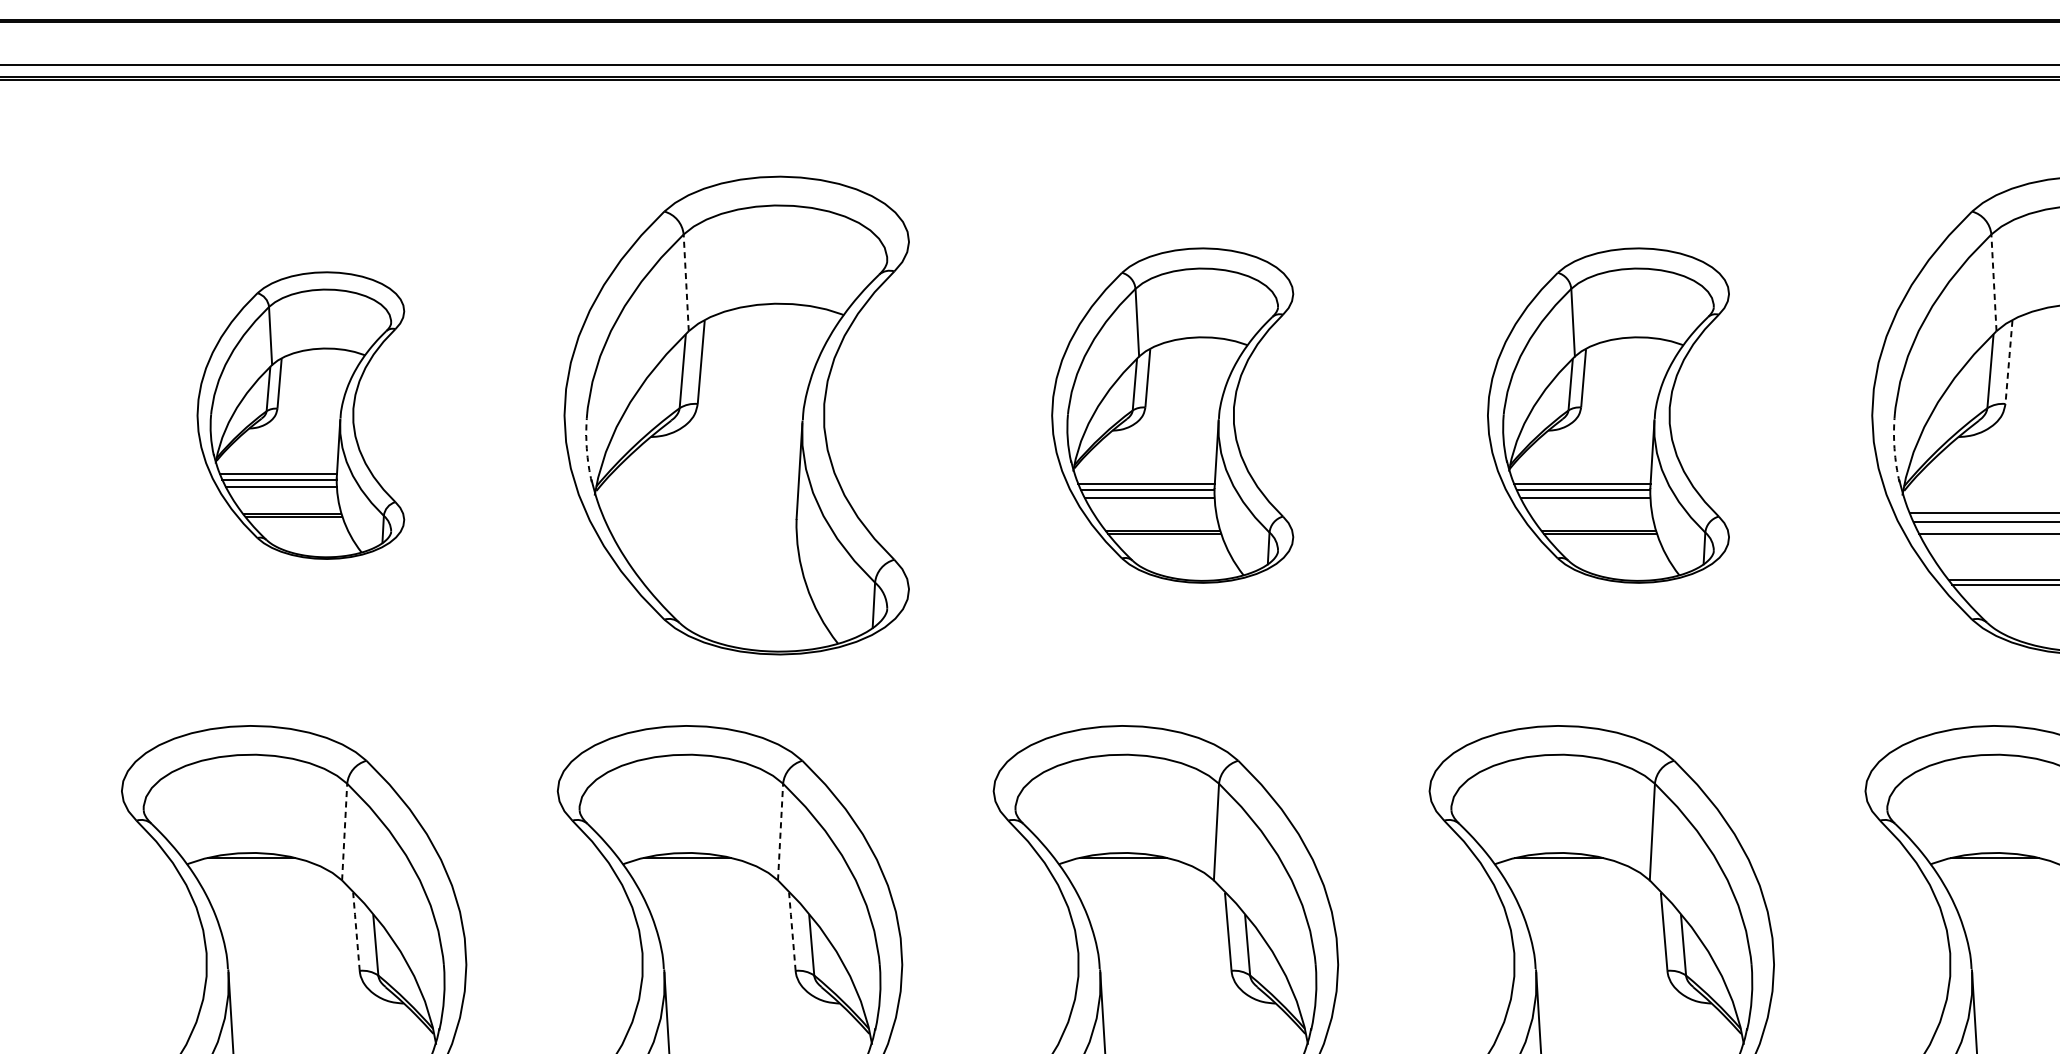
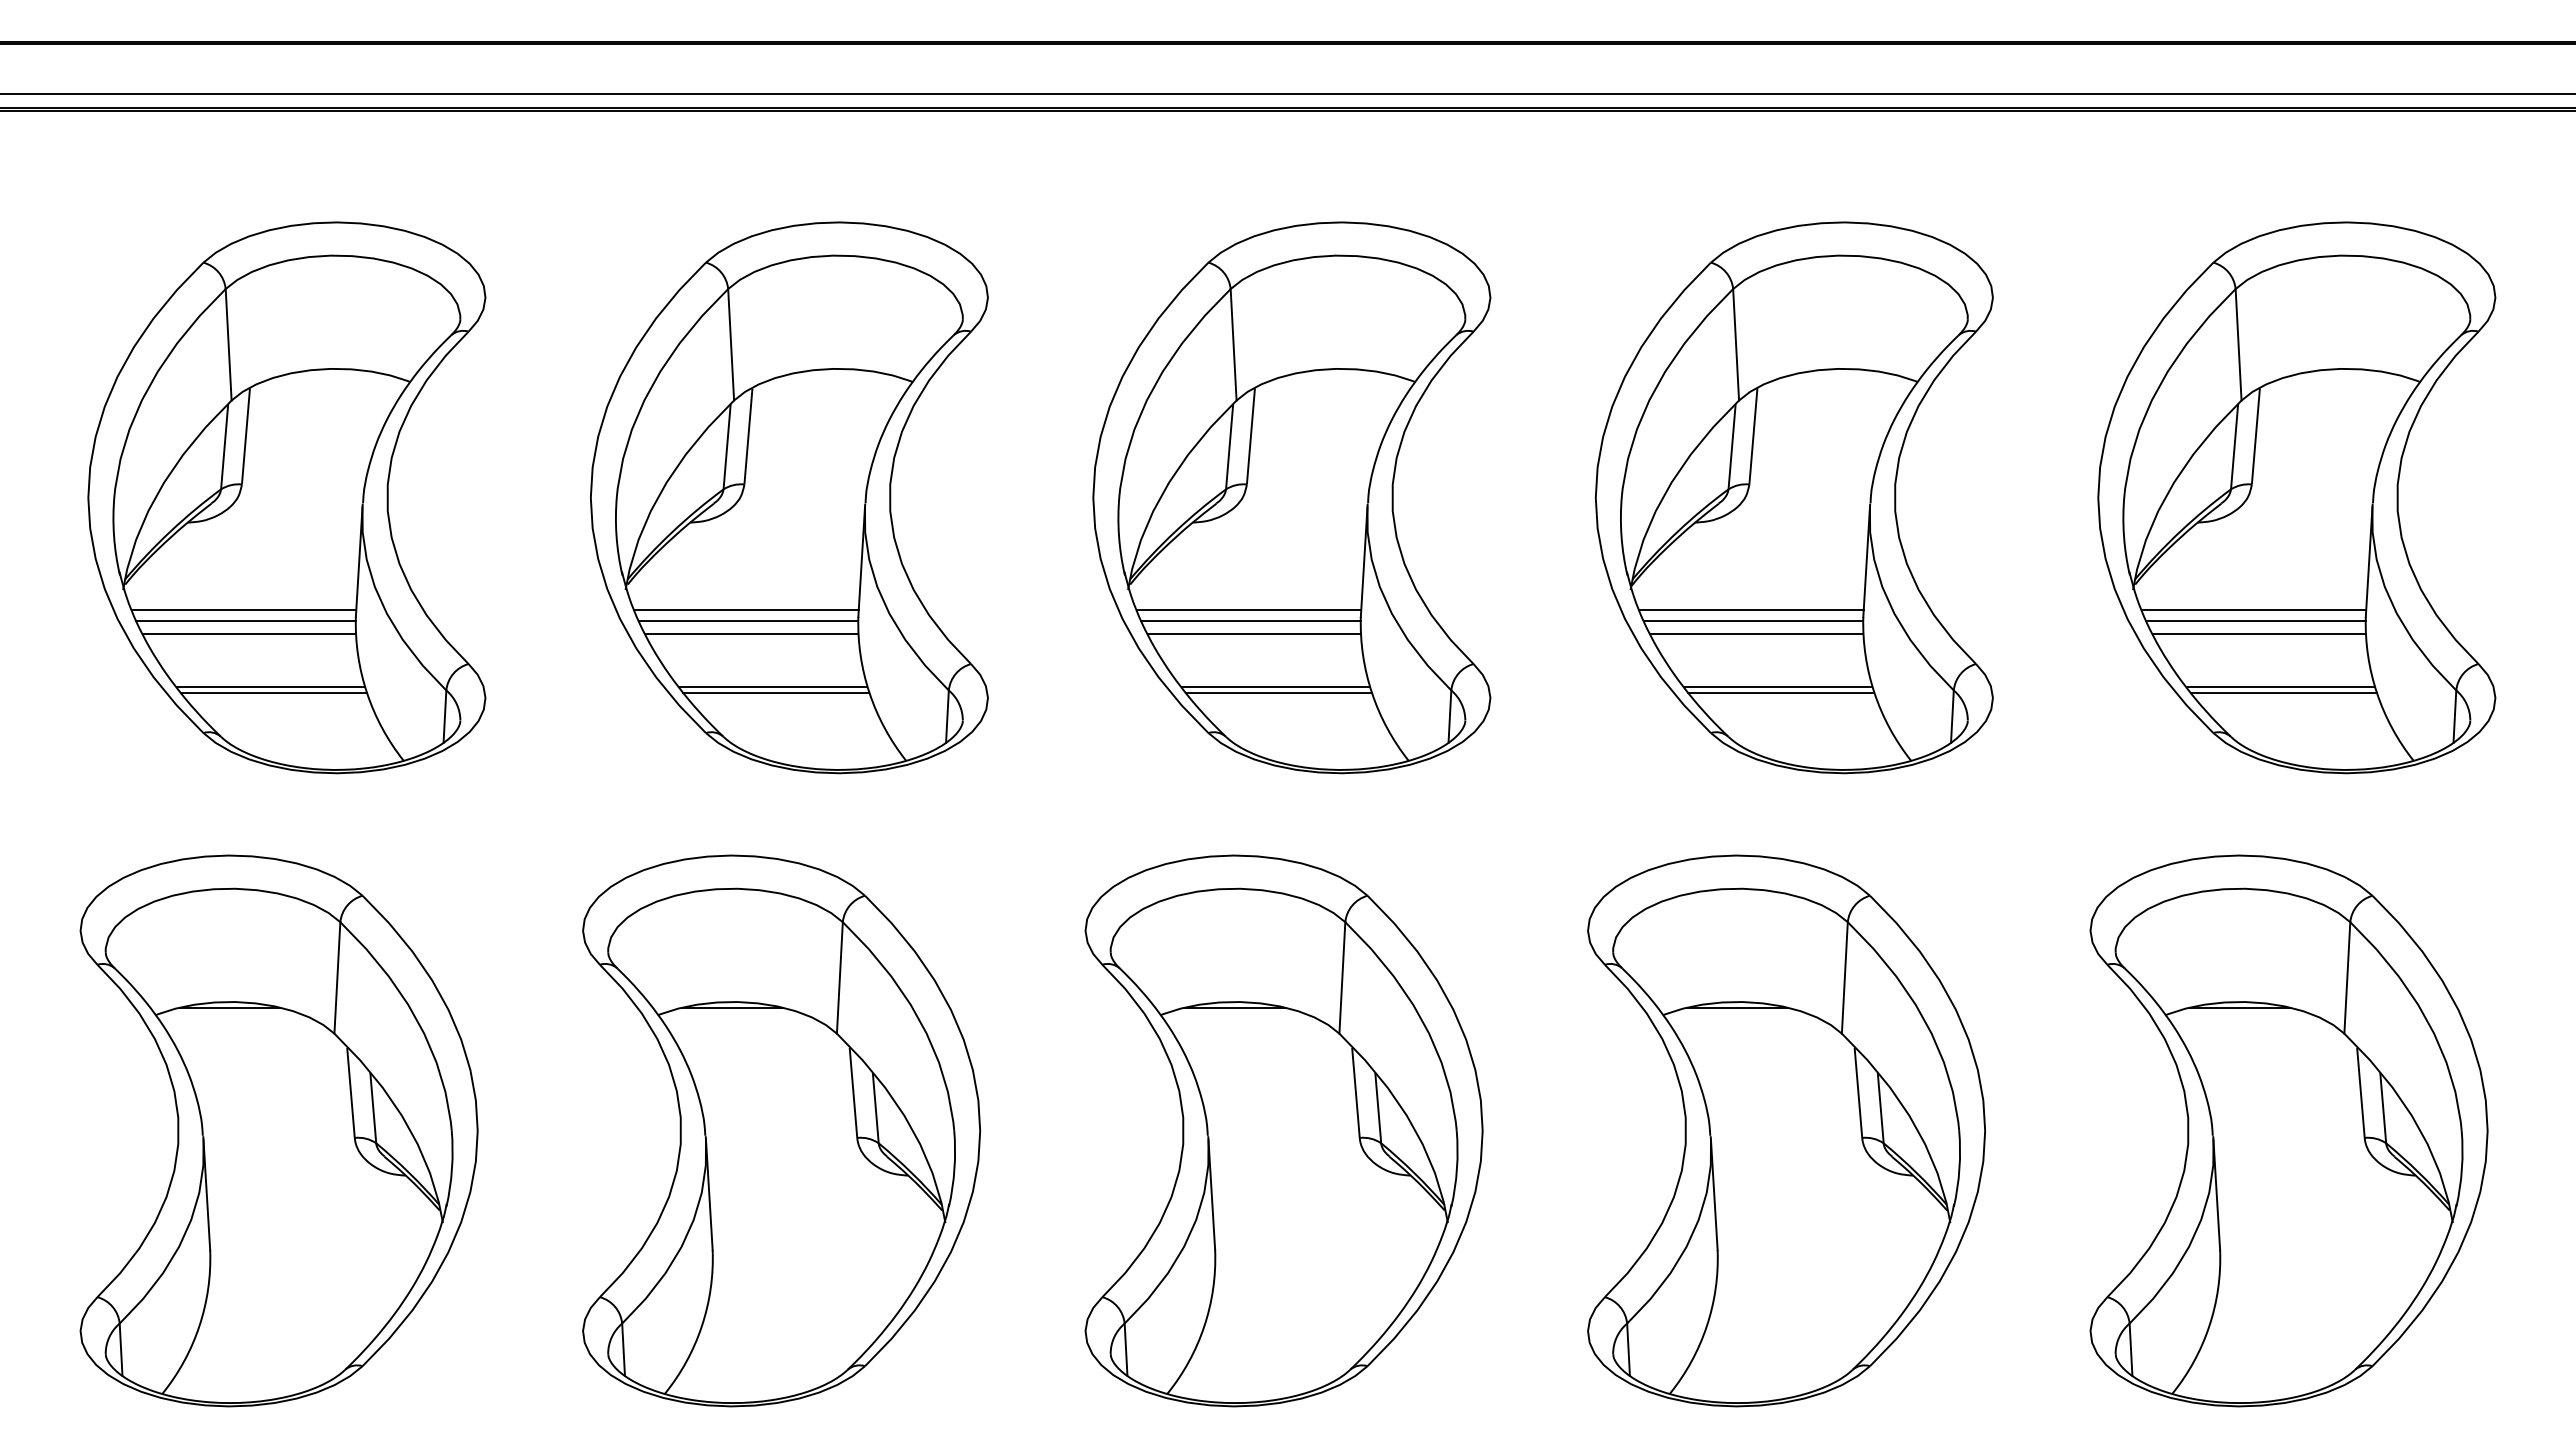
line: (686, 282) -> (731, 344), dashed -> solid
line: (1993, 282) -> (2238, 344), dashed -> solid
line: (2008, 362) -> (2255, 436), dashed -> solid
part: (300, 415) -> (286, 497), size x1.67
part: (1172, 415) -> (1291, 497), size x1.43
part: (1607, 415) -> (1793, 497), size x1.43
arc: (586, 448) -> (616, 535), dashed -> solid
arc: (1894, 448) -> (2123, 535), dashed -> solid
line: (699, 512) -> (746, 609), added
line: (701, 522) -> (748, 621), added
line: (703, 534) -> (751, 634), added
line: (722, 580) -> (773, 687), added
line: (725, 584) -> (776, 692), added
line: (344, 831) -> (337, 977), dashed -> solid
line: (780, 831) -> (839, 977), dashed -> solid
line: (356, 930) -> (350, 1091), dashed -> solid
line: (792, 930) -> (853, 1091), dashed -> solid

